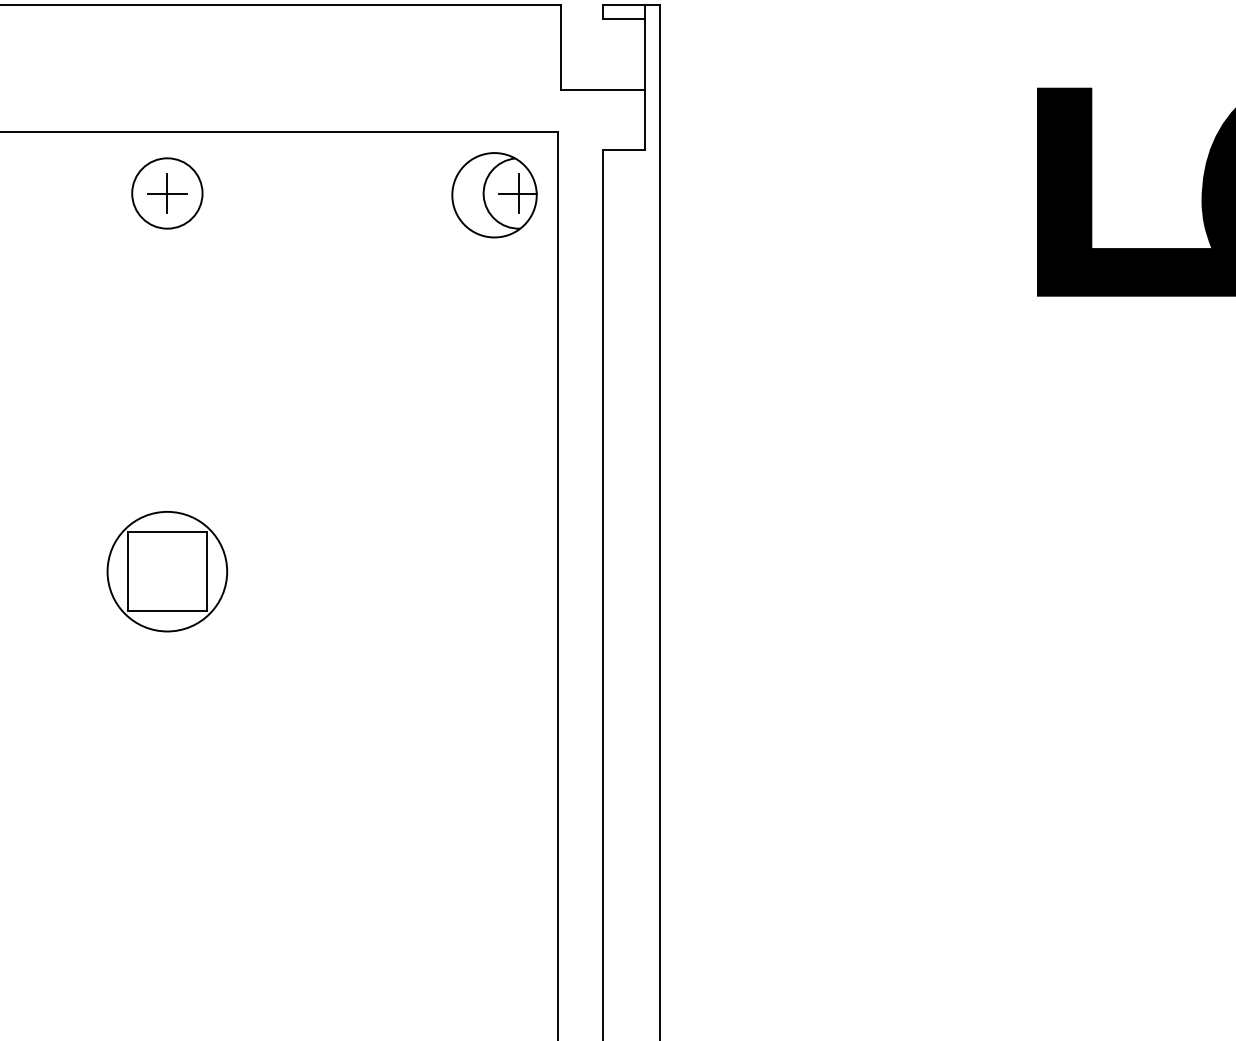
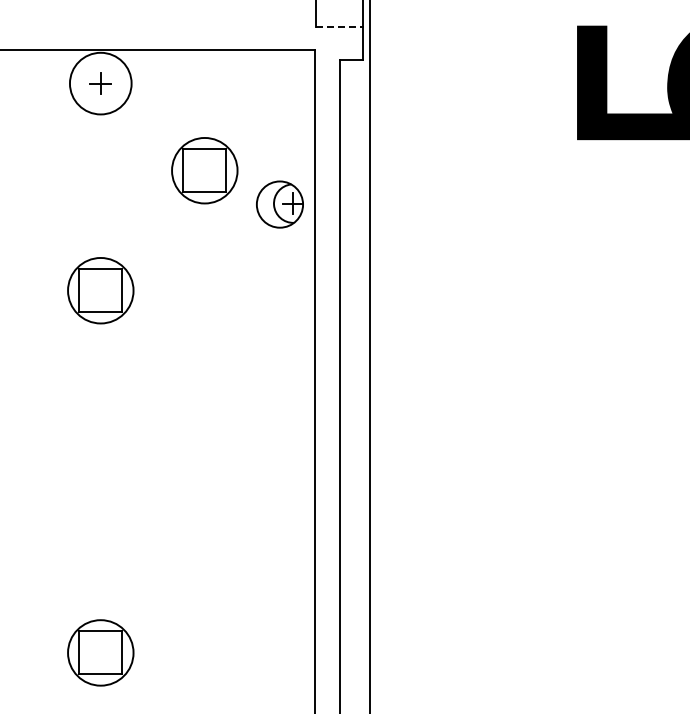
line: (603, 89) -> (339, 26), solid -> dashed
circle: (166, 193) -> (100, 83), size x1.6
part: (493, 195) -> (279, 204), moved
part: (356, 352) -> (204, 170), added

